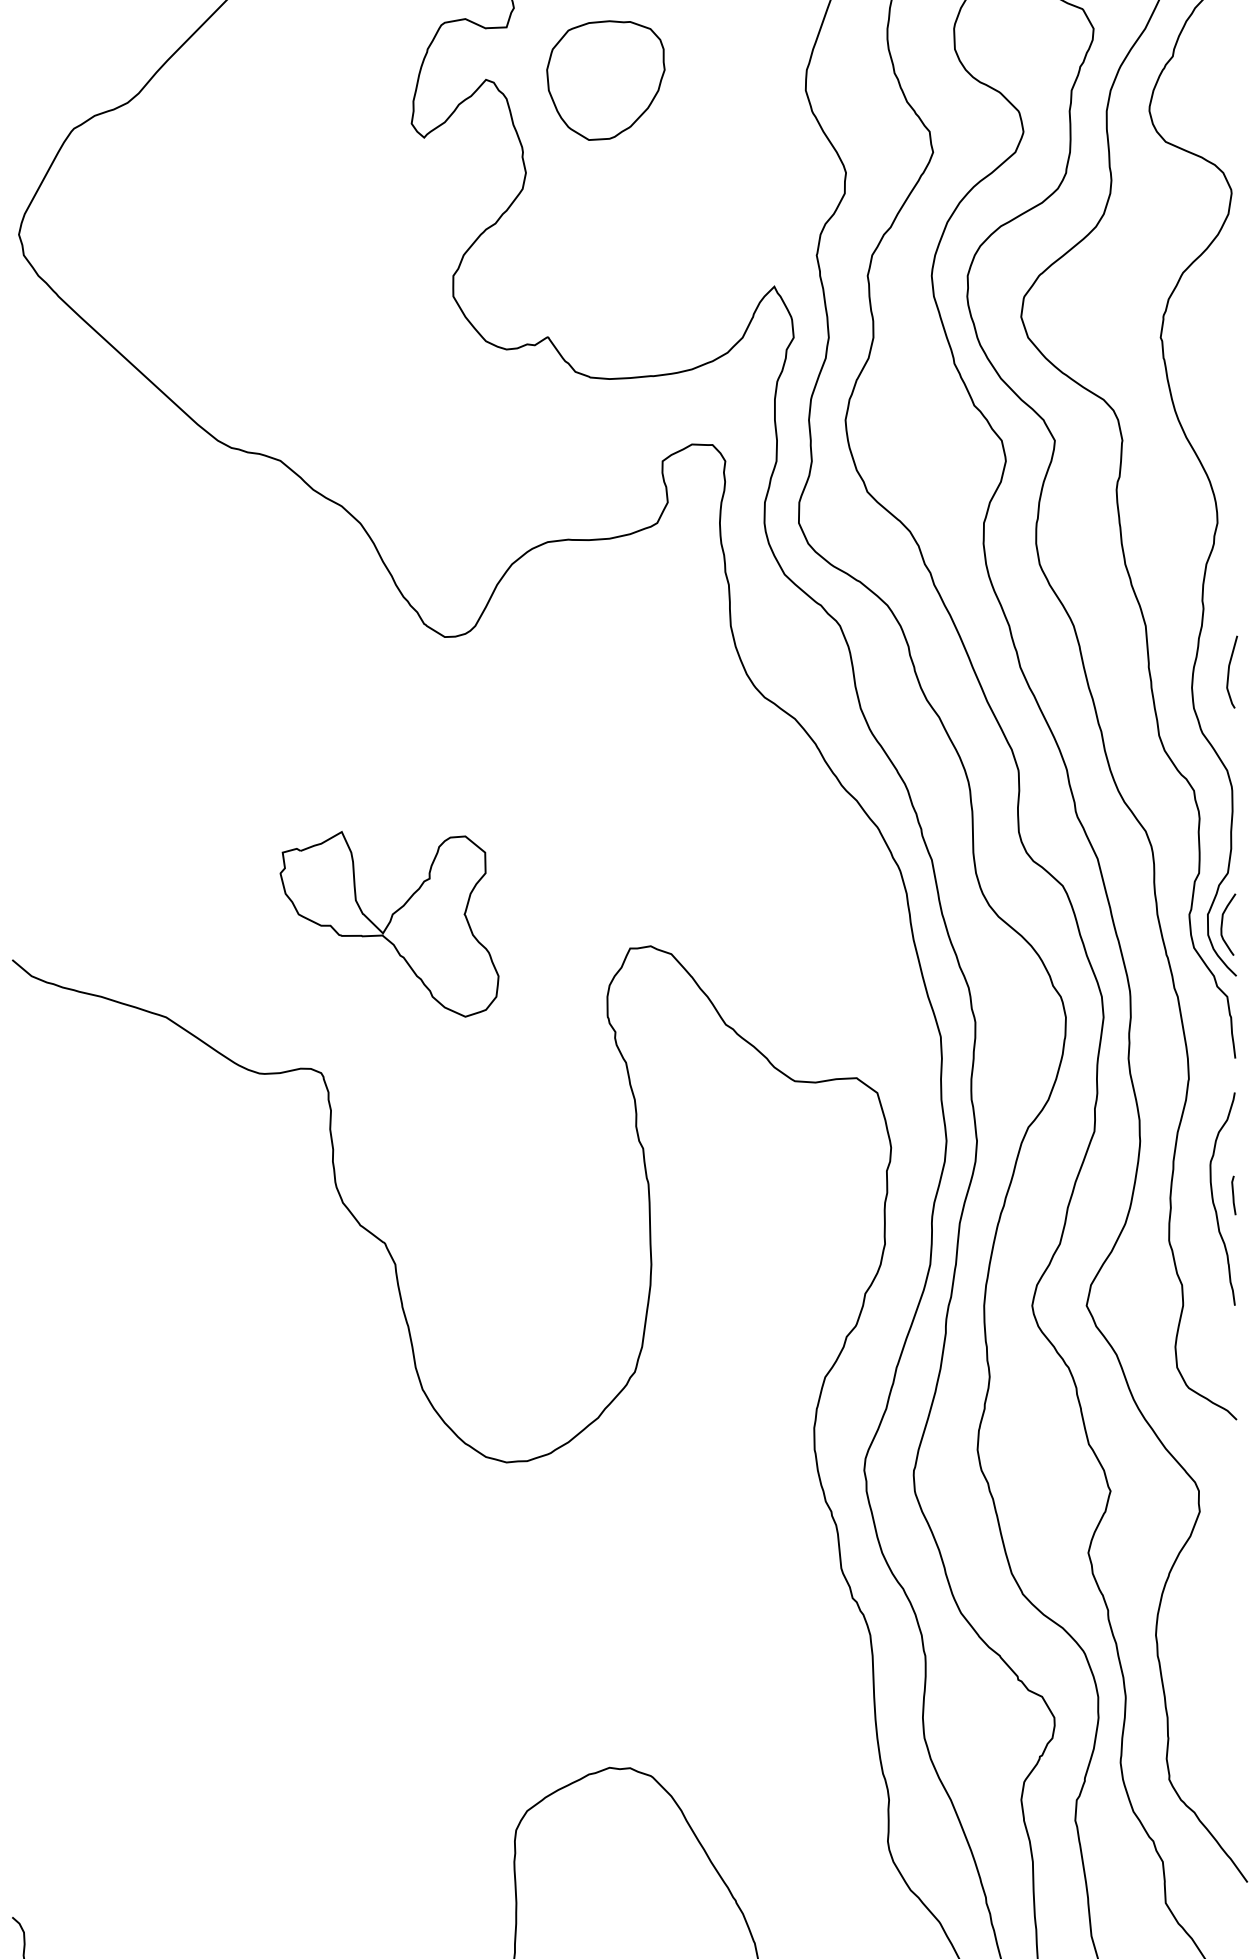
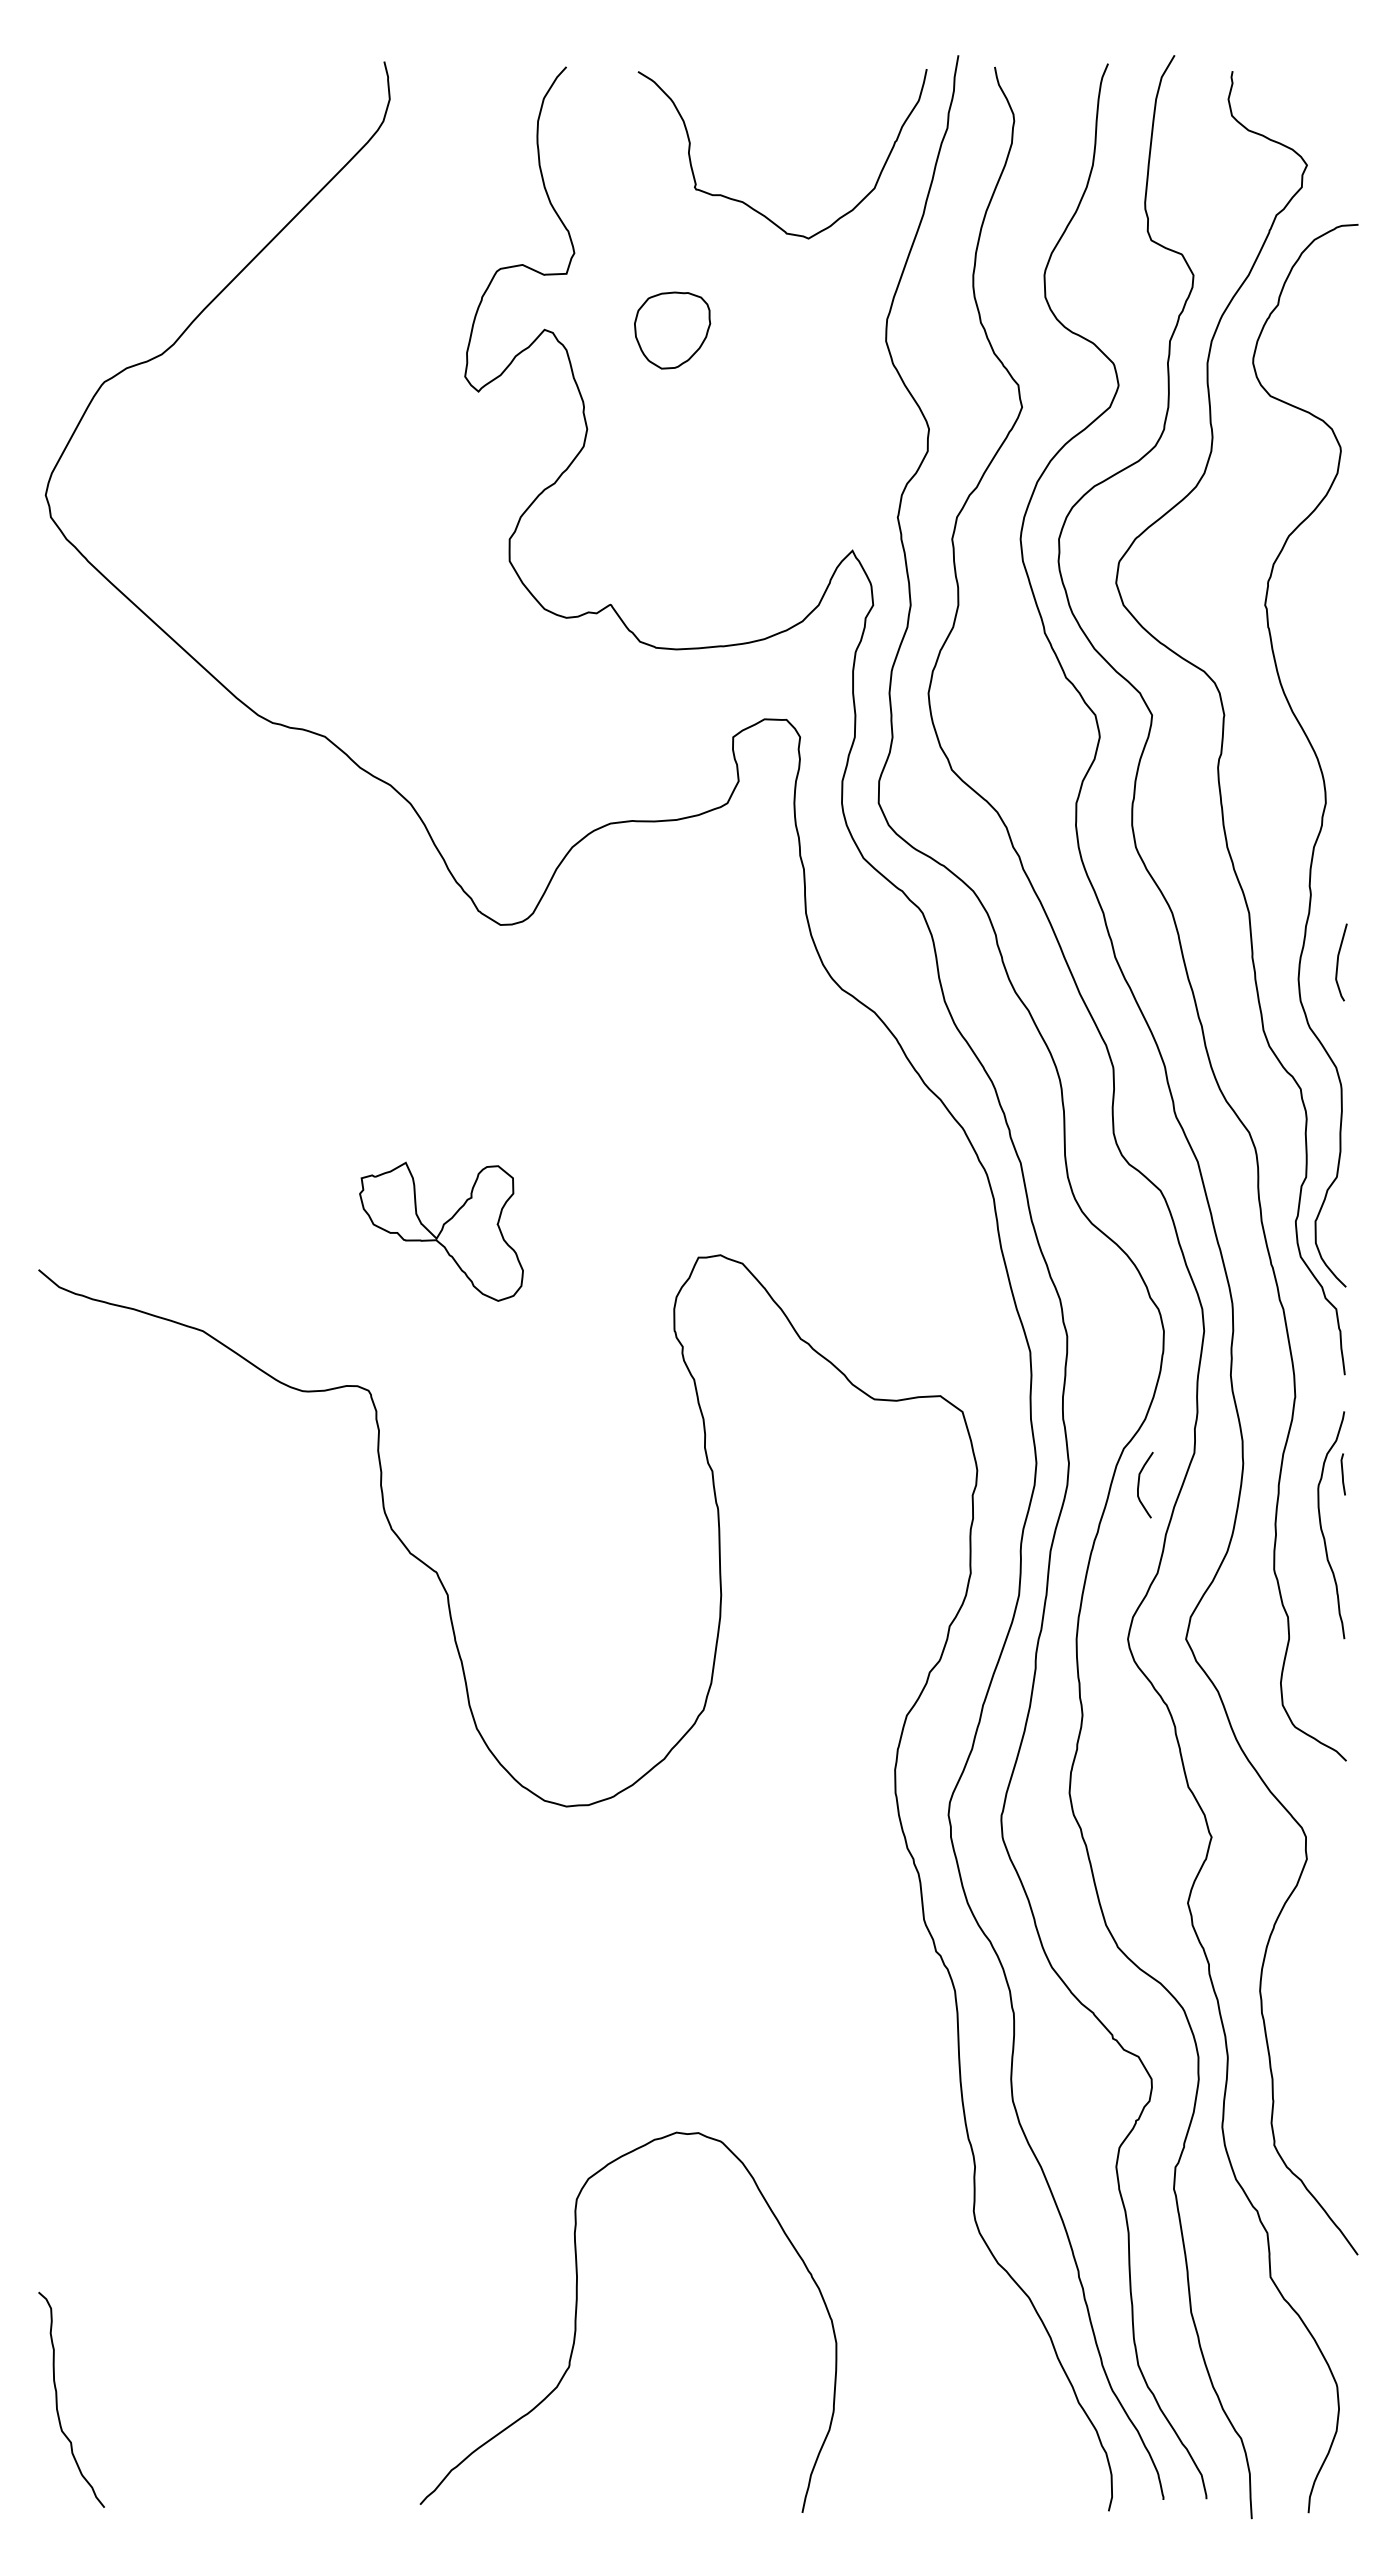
part: (605, 80) -> (672, 330), size x0.6
part: (389, 924) -> (441, 1231), size x0.7
curve: (1222, 924) -> (1139, 1485), moved
line: (1233, 1195) -> (1342, 1474), moved

